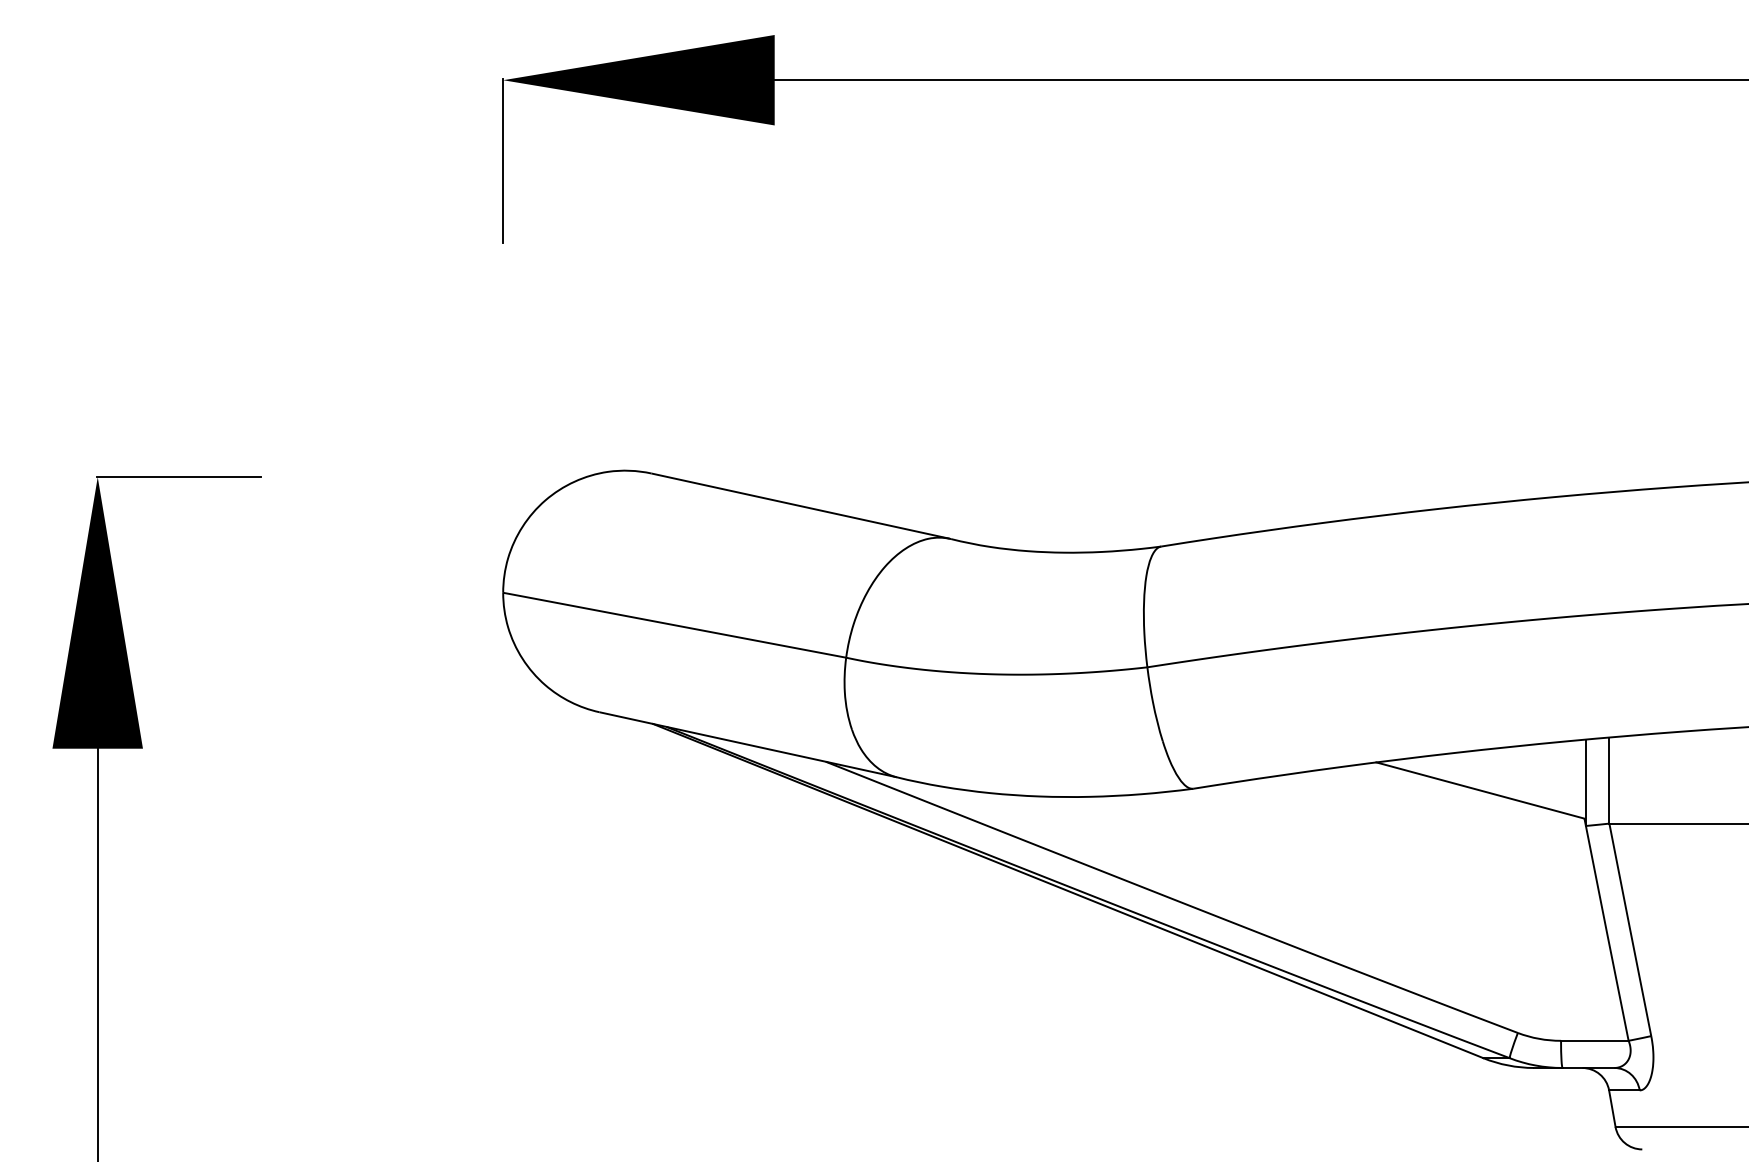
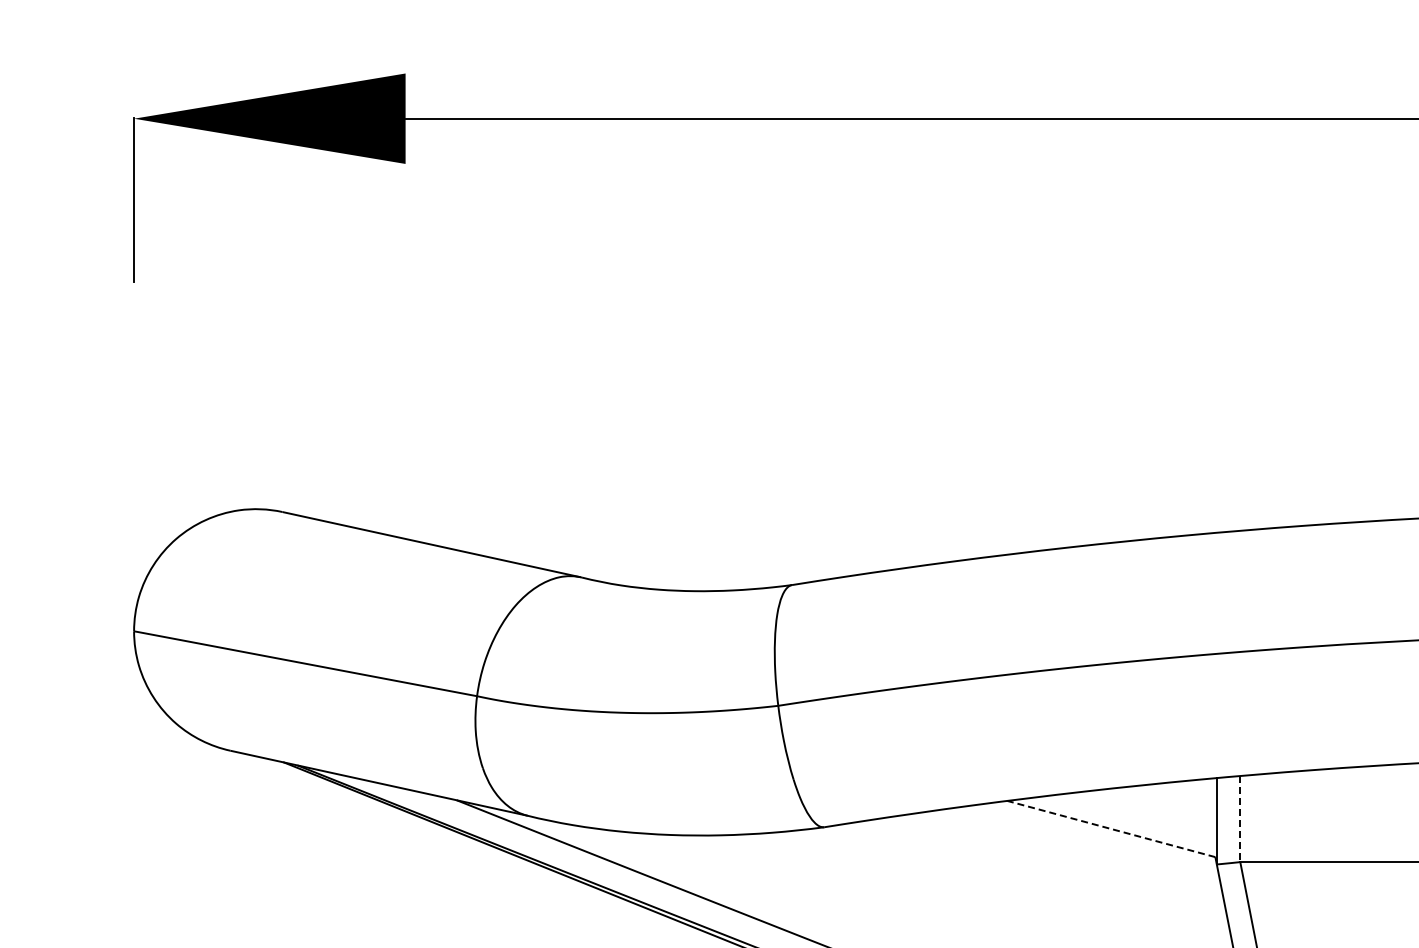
line: (1609, 781) -> (1240, 820), solid -> dashed
line: (1480, 790) -> (1111, 829), solid -> dashed

